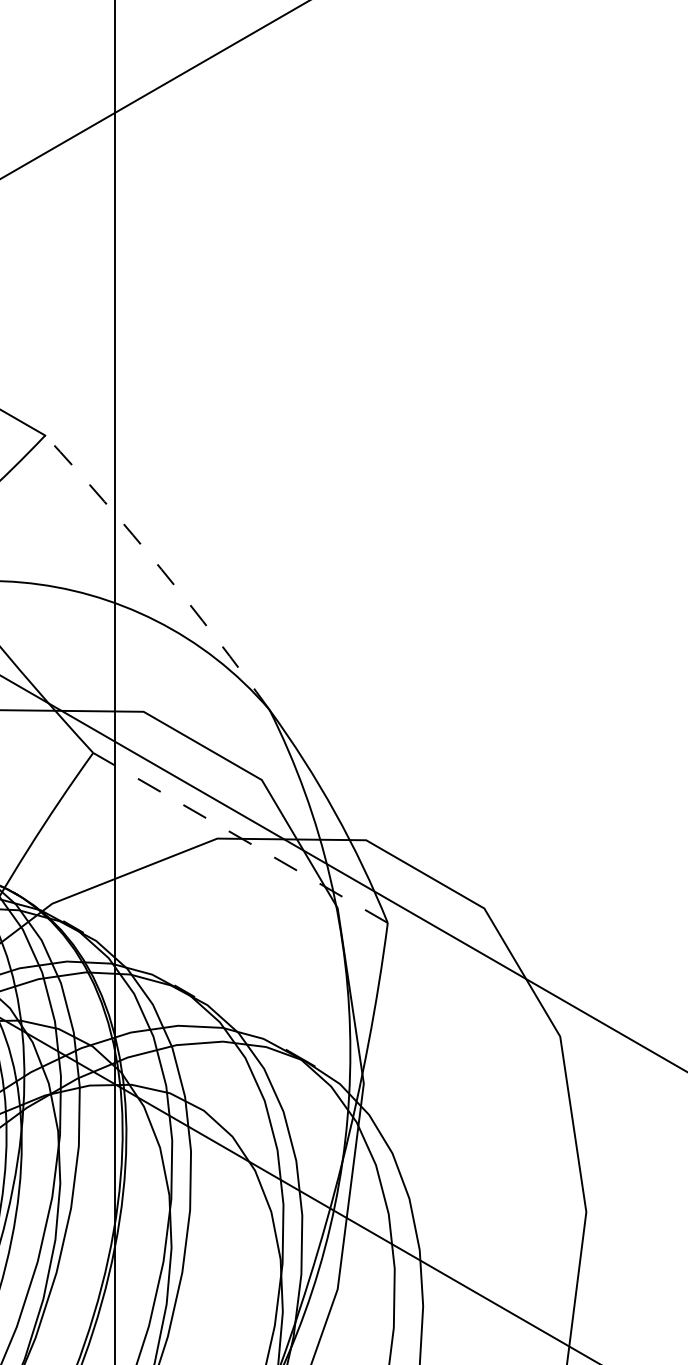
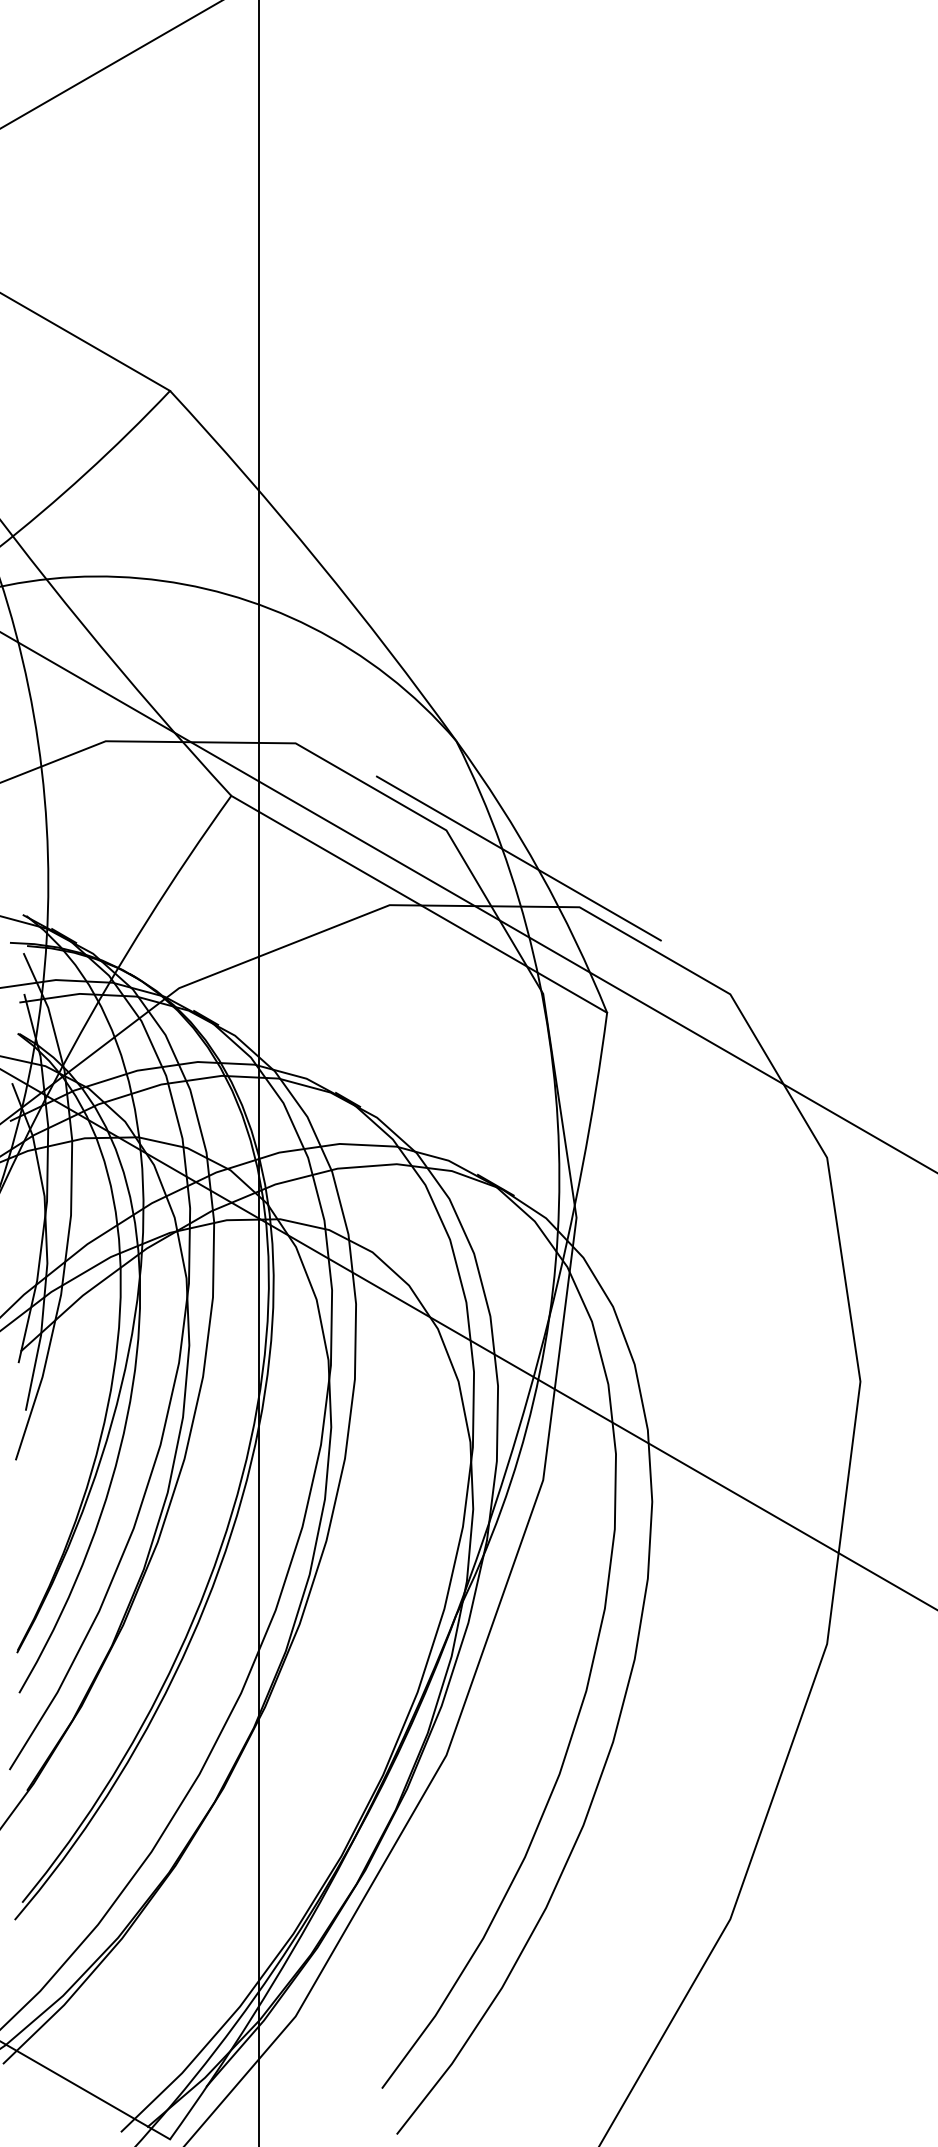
arc: (161, 569) -> (318, 561), dashed -> solid
line: (318, 802) -> (518, 858), added
line: (240, 838) -> (419, 904), dashed -> solid

